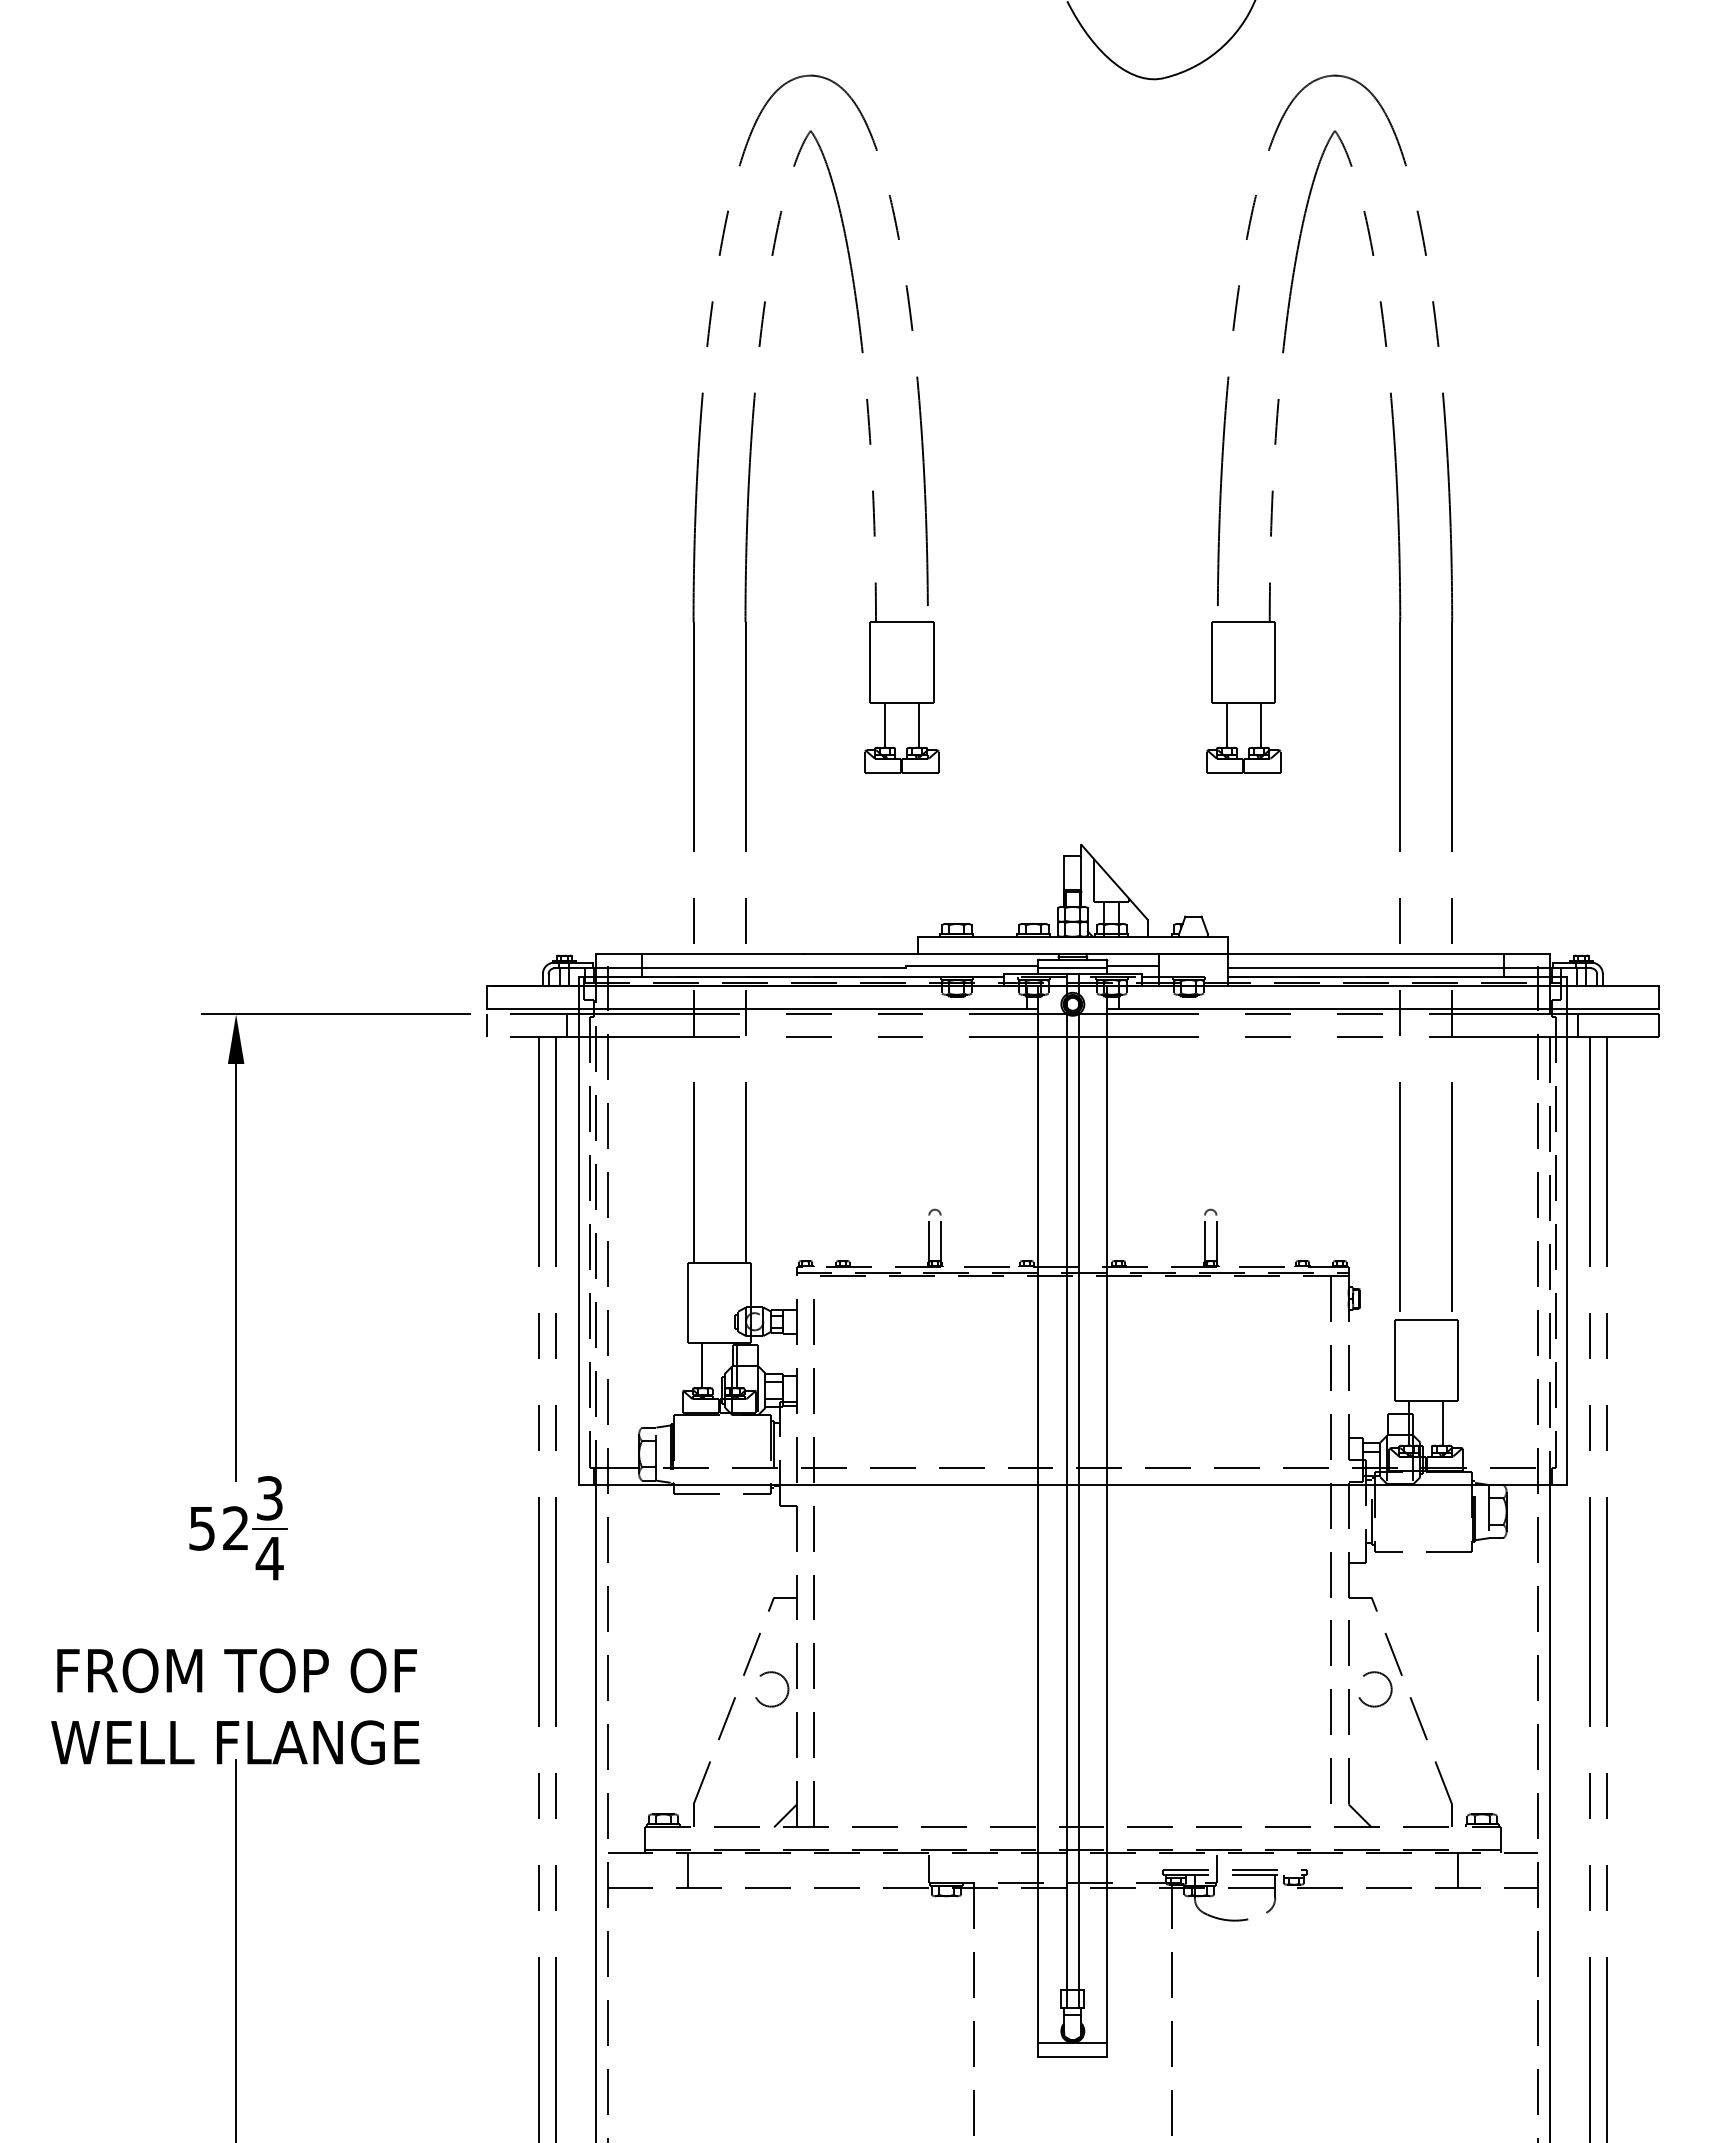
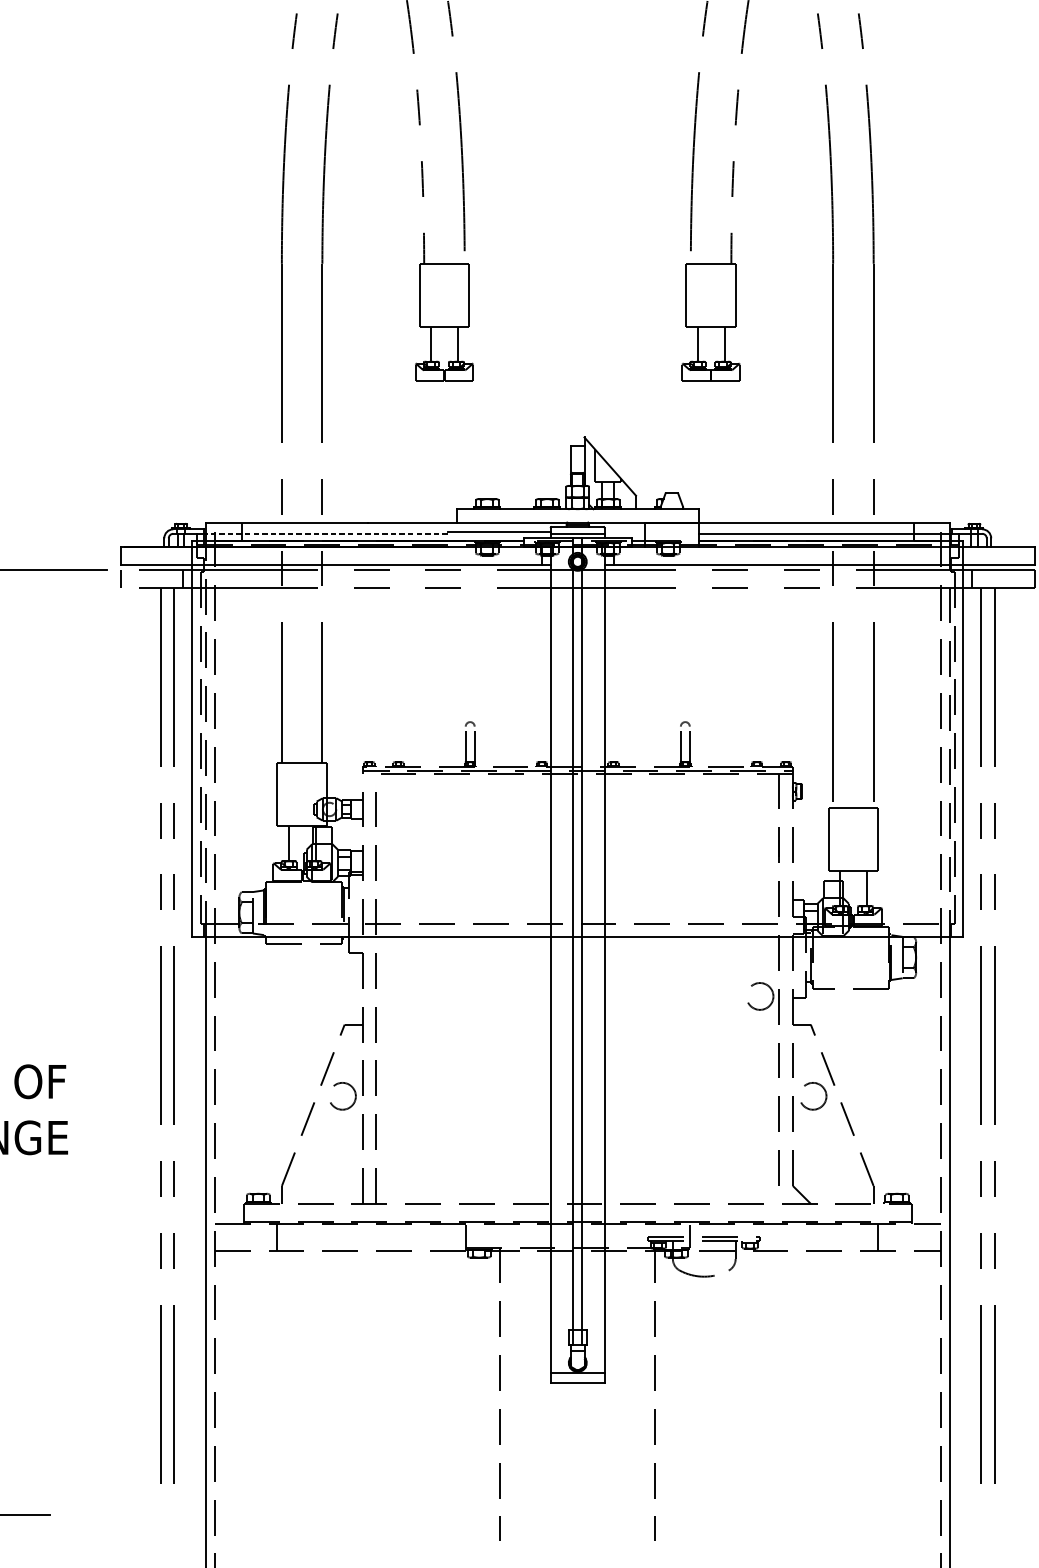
line: (1133, 965) -> (625, 531), removed
line: (749, 968) -> (325, 533), solid -> dashed
circle: (1307, 1561) -> (760, 996), added
line: (785, 1815) -> (353, 1194), removed

